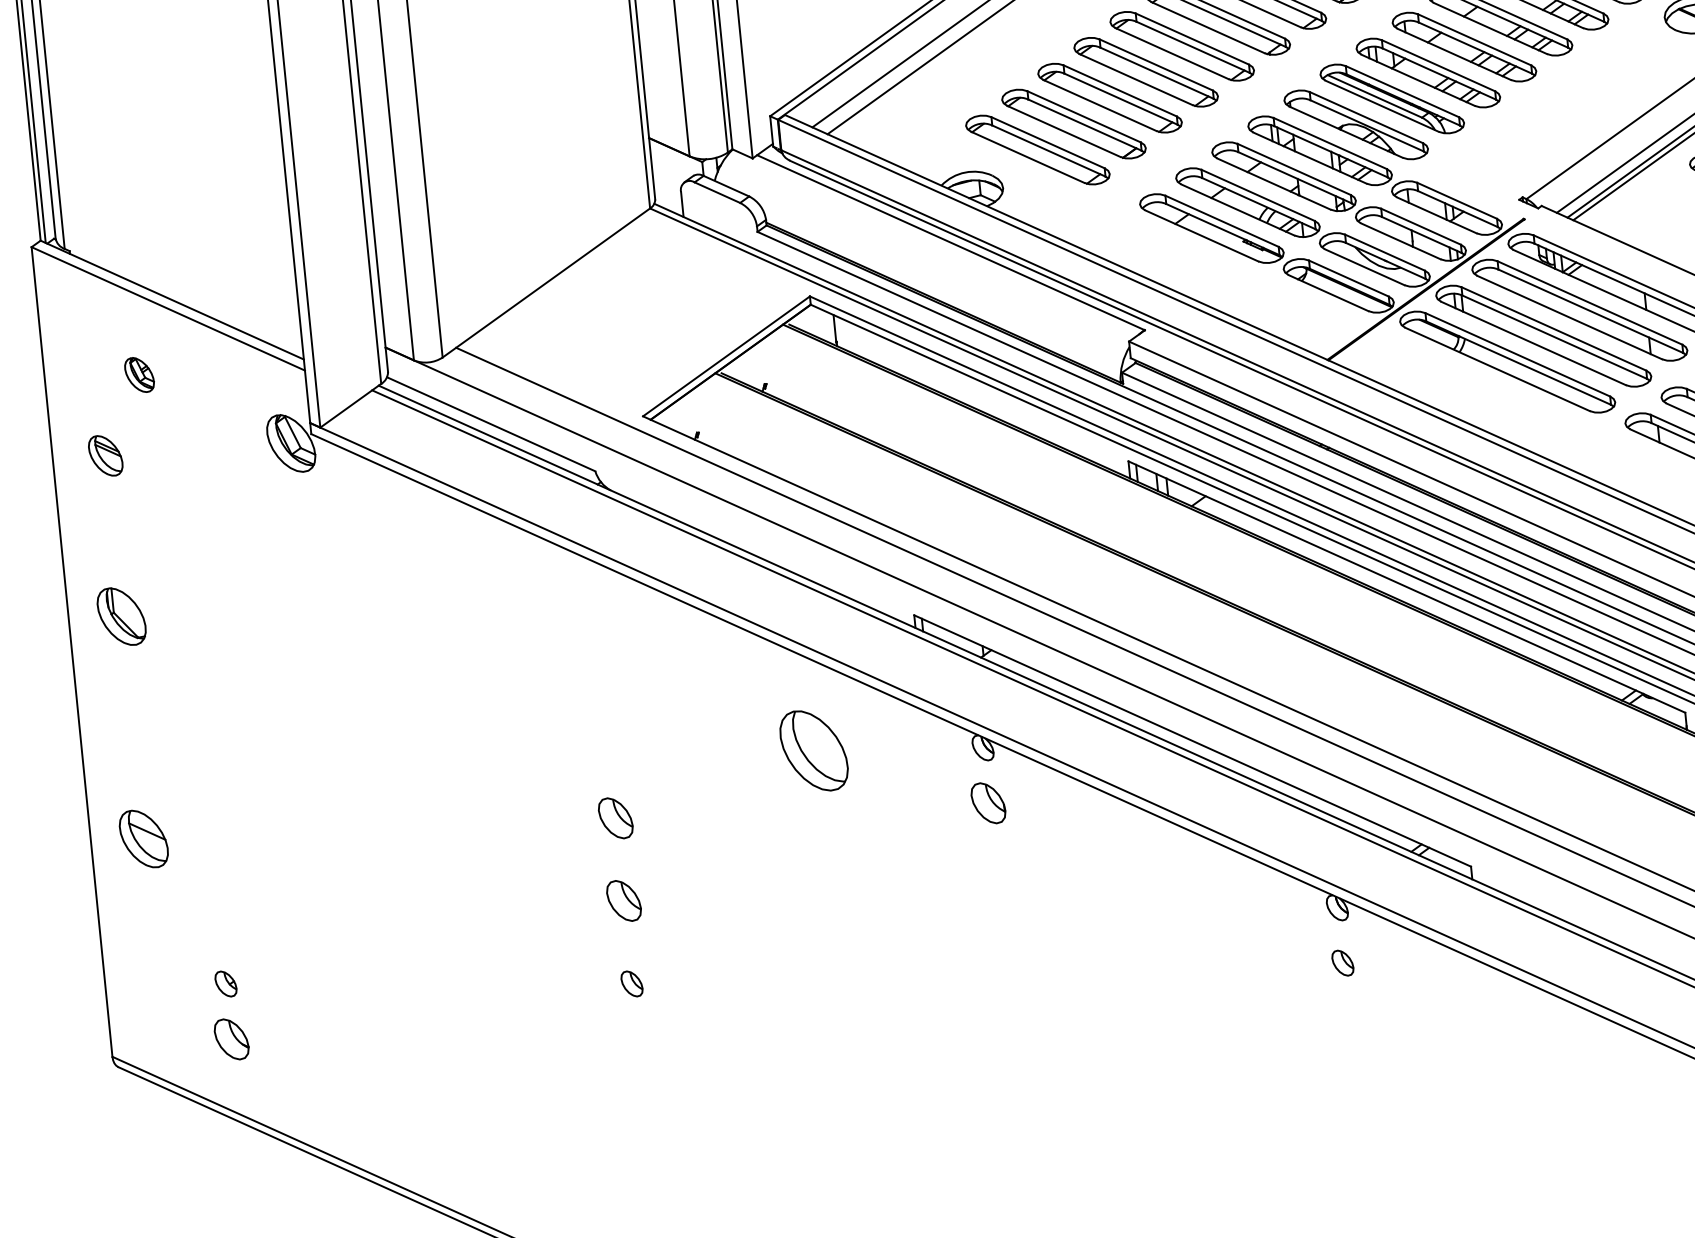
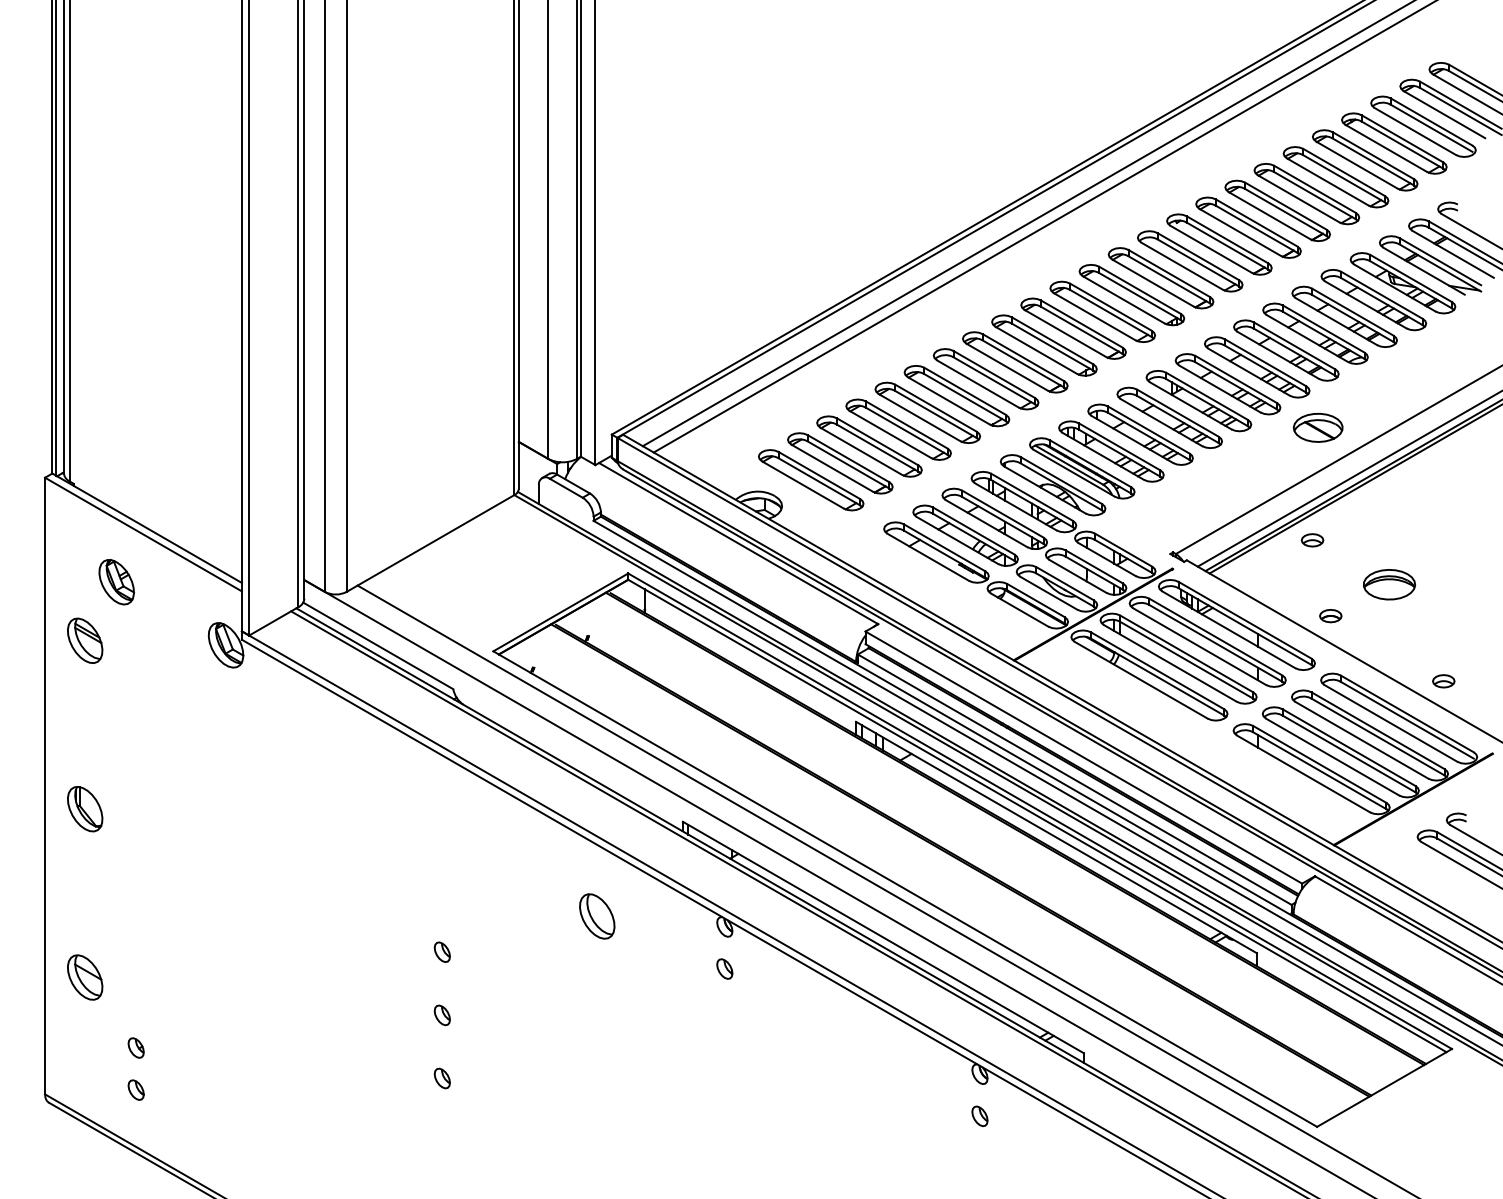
part: (139, 375) -> (116, 582), size x1.67
part: (106, 455) -> (85, 640), size x1.43
part: (122, 617) -> (85, 809), moved
part: (814, 750) -> (597, 916), size x0.71
part: (988, 802) -> (724, 968), size x0.62
part: (614, 817) -> (441, 951), size x0.62
part: (144, 838) -> (85, 977), moved
part: (622, 901) -> (441, 1015), size x0.62
part: (230, 1038) -> (135, 1089), size x0.62

